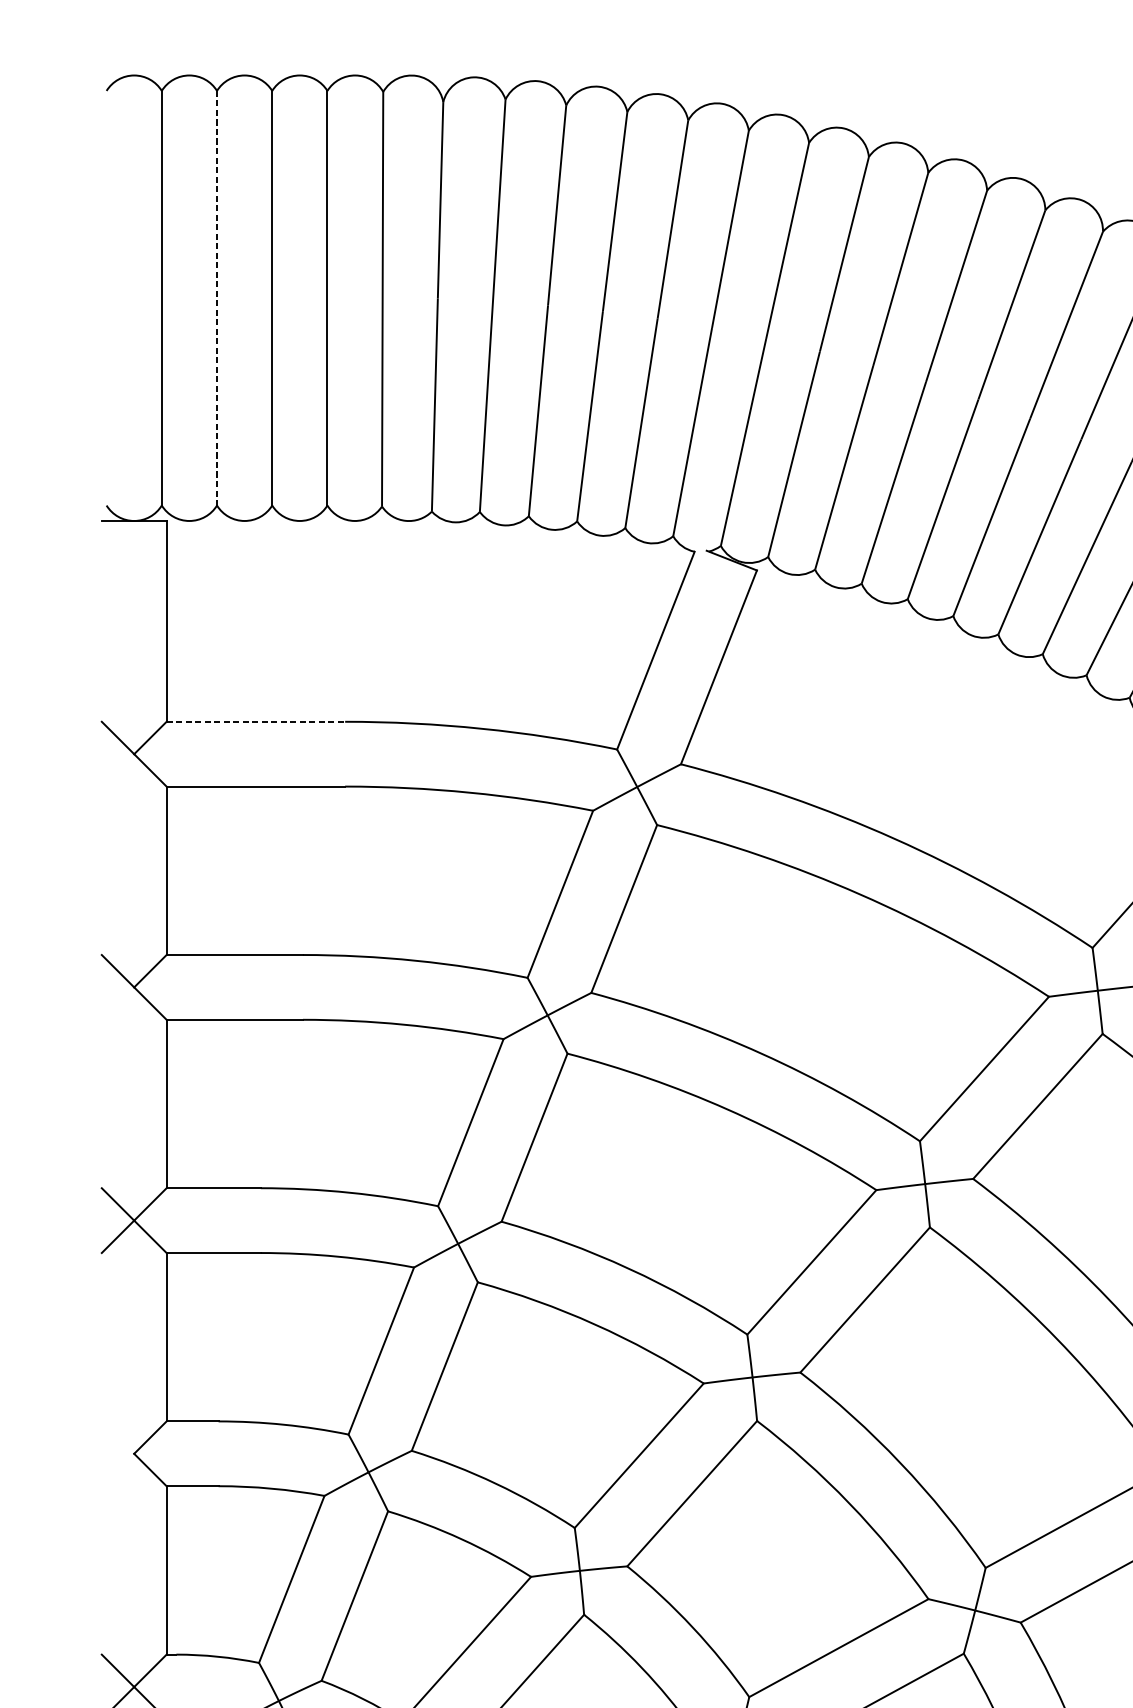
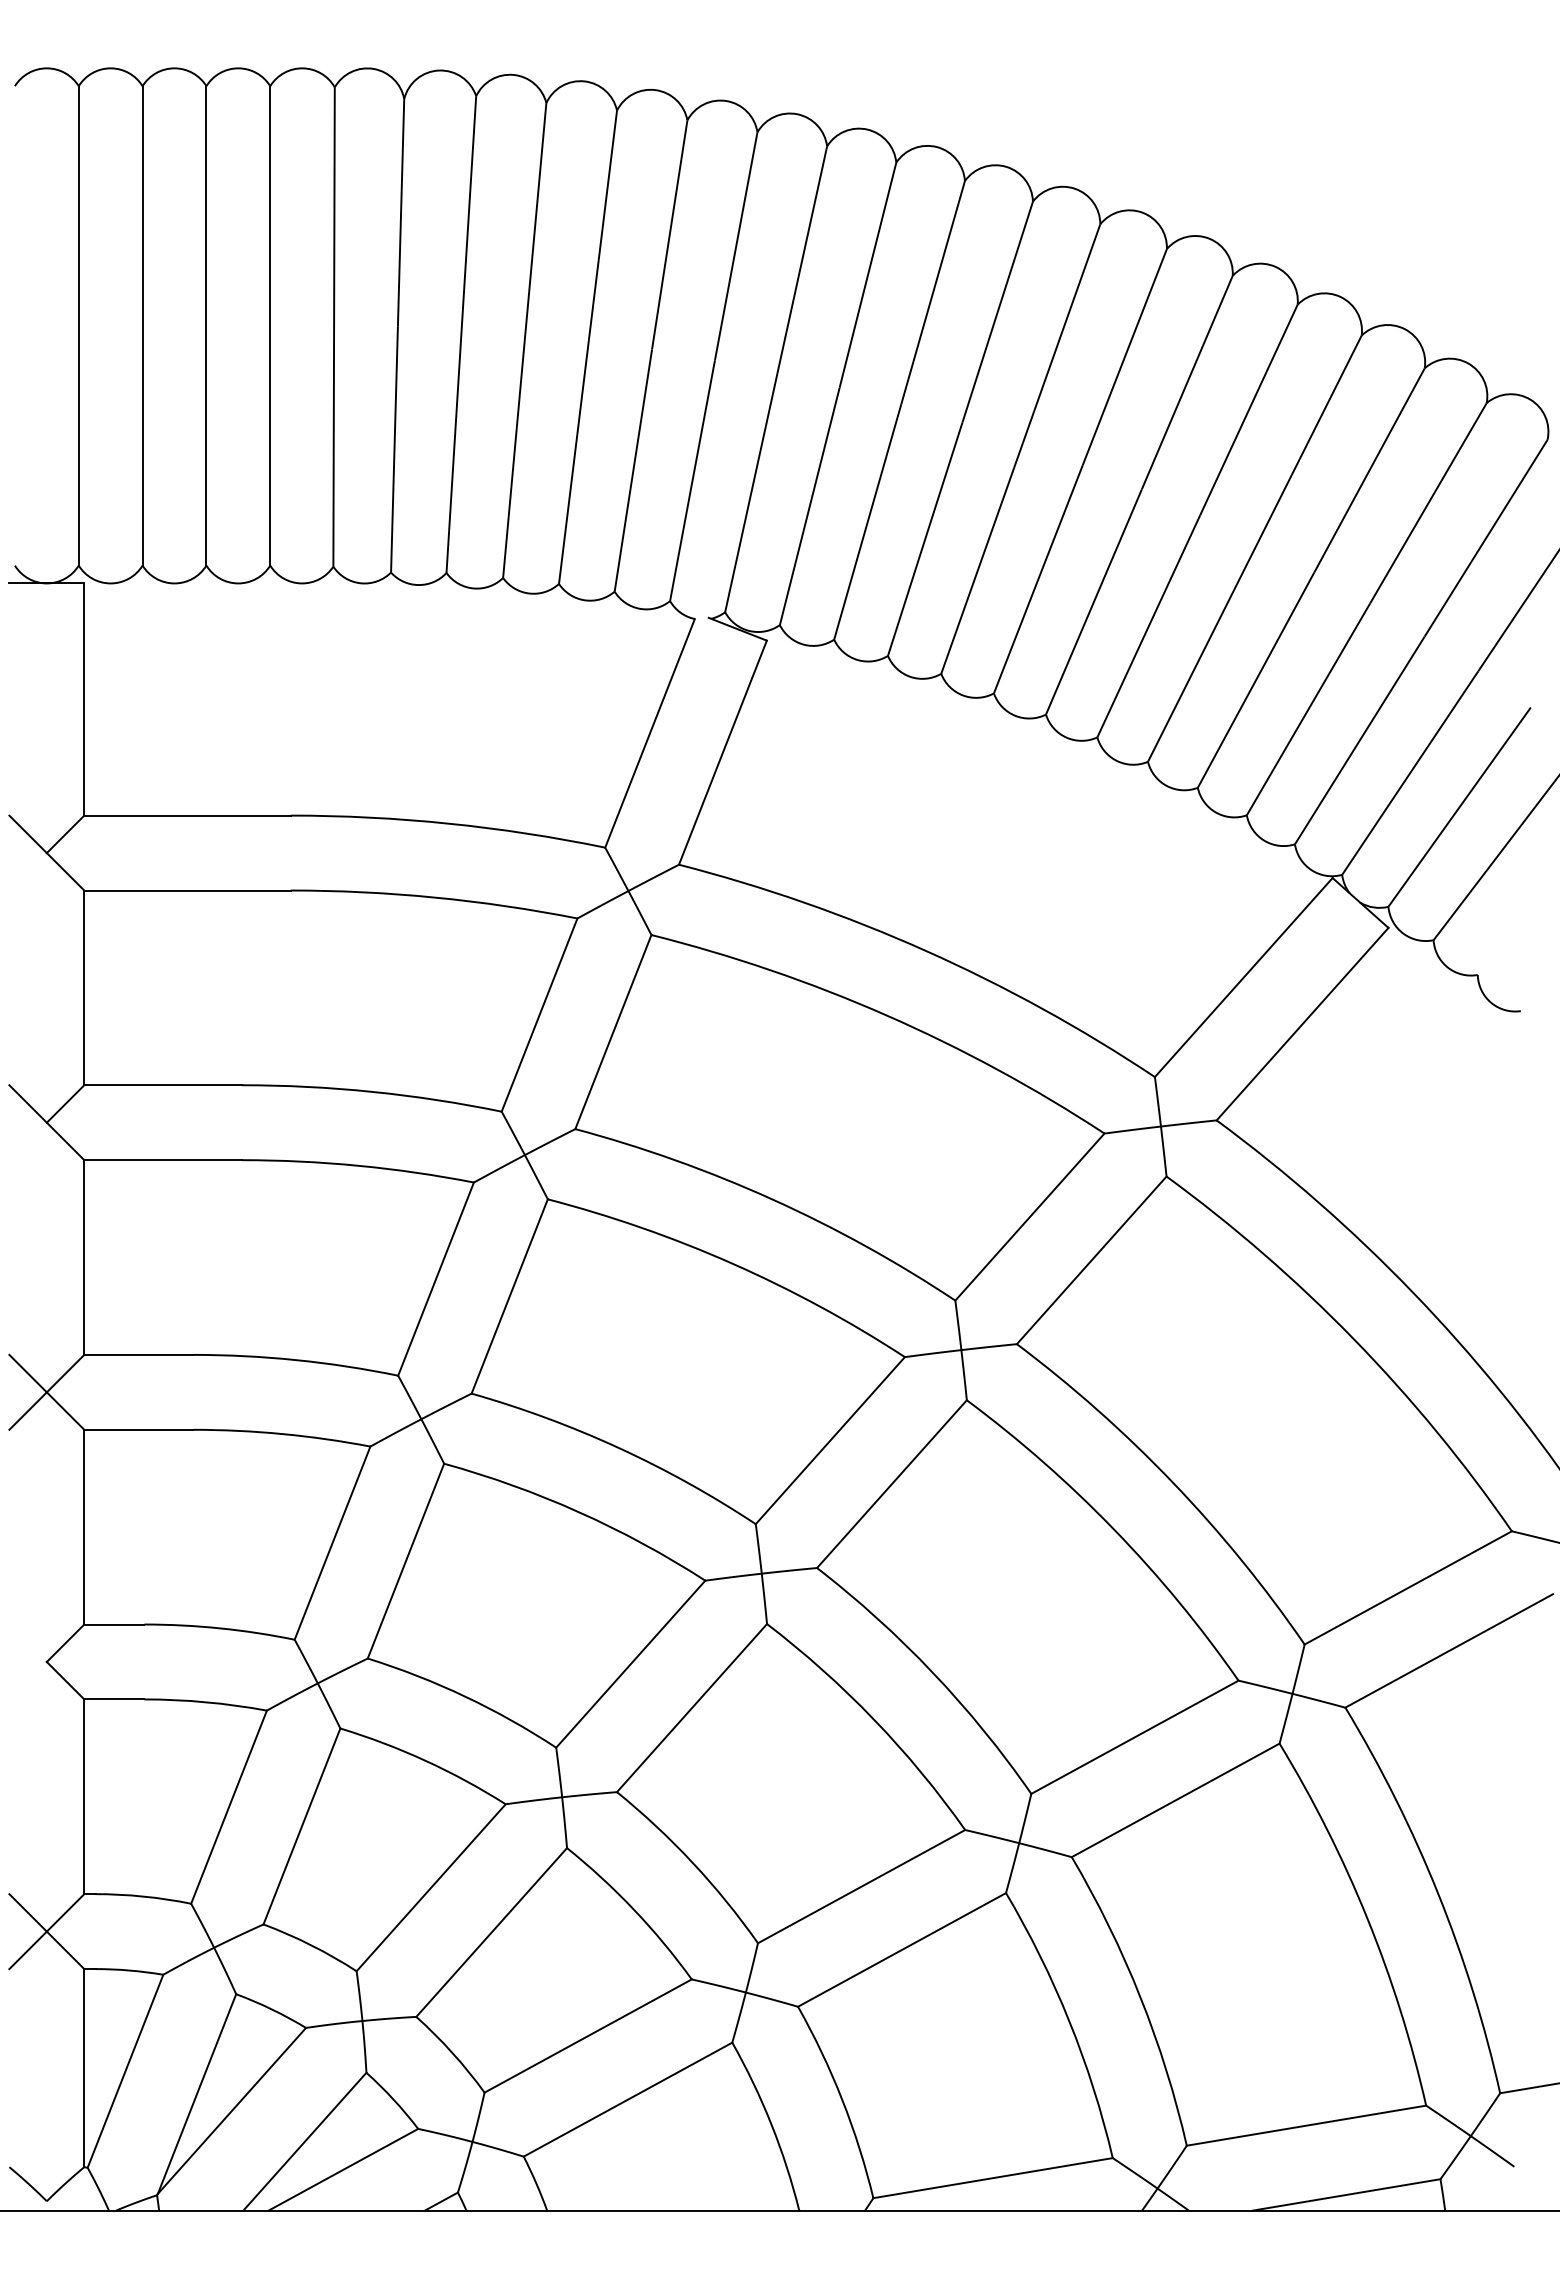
line: (216, 297) -> (142, 325), dashed -> solid
line: (256, 721) -> (188, 815), dashed -> solid

